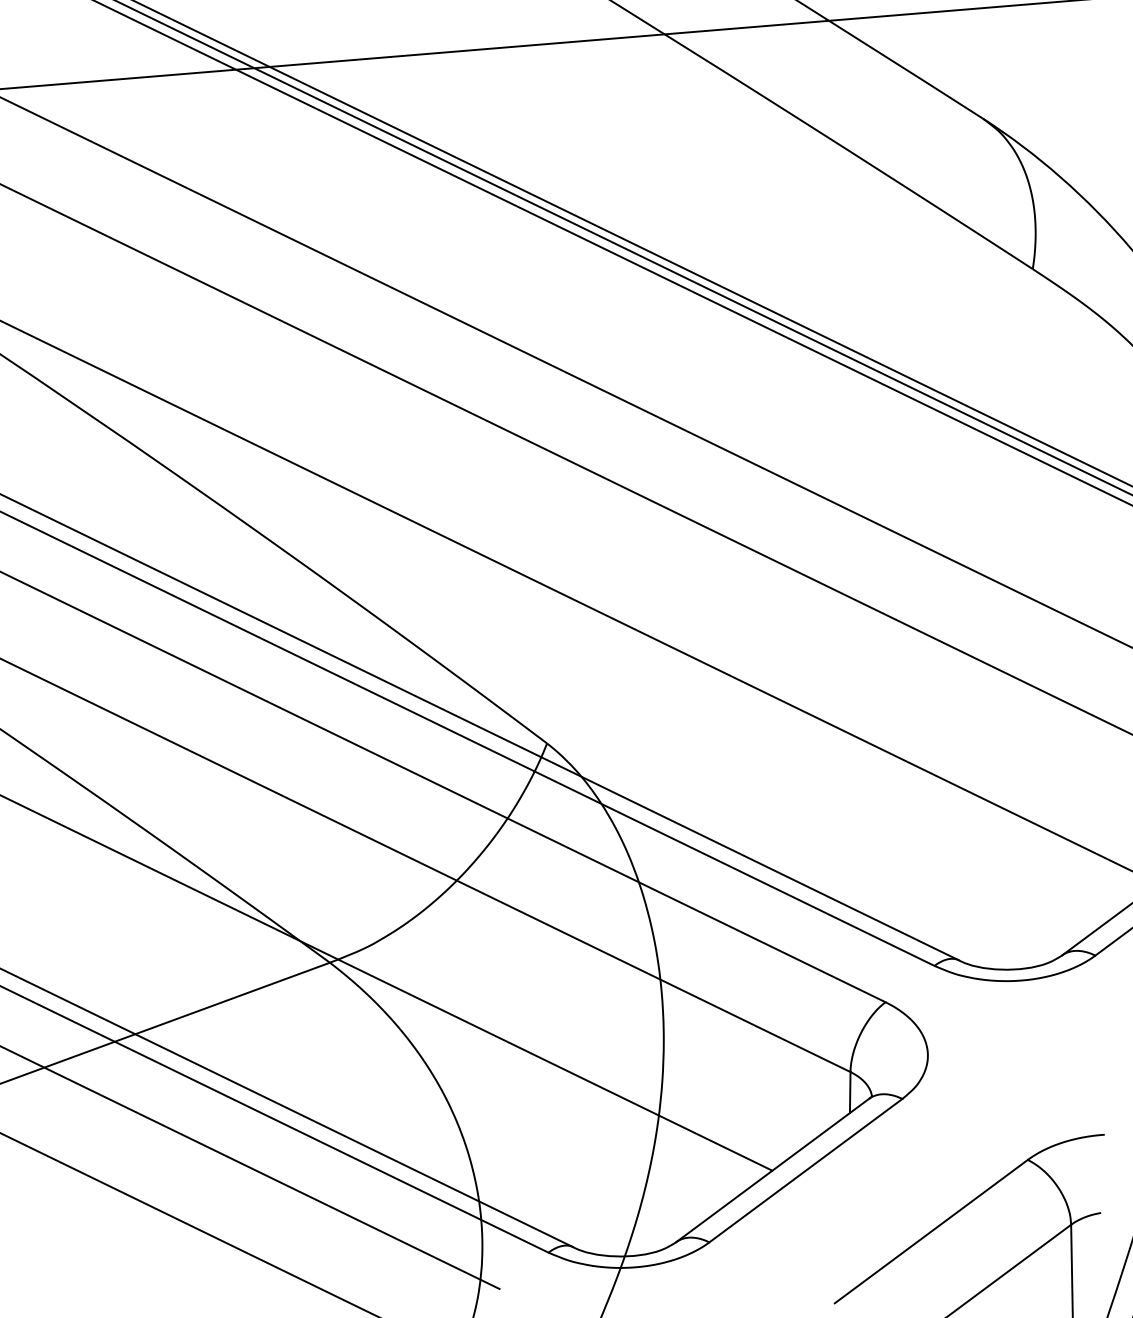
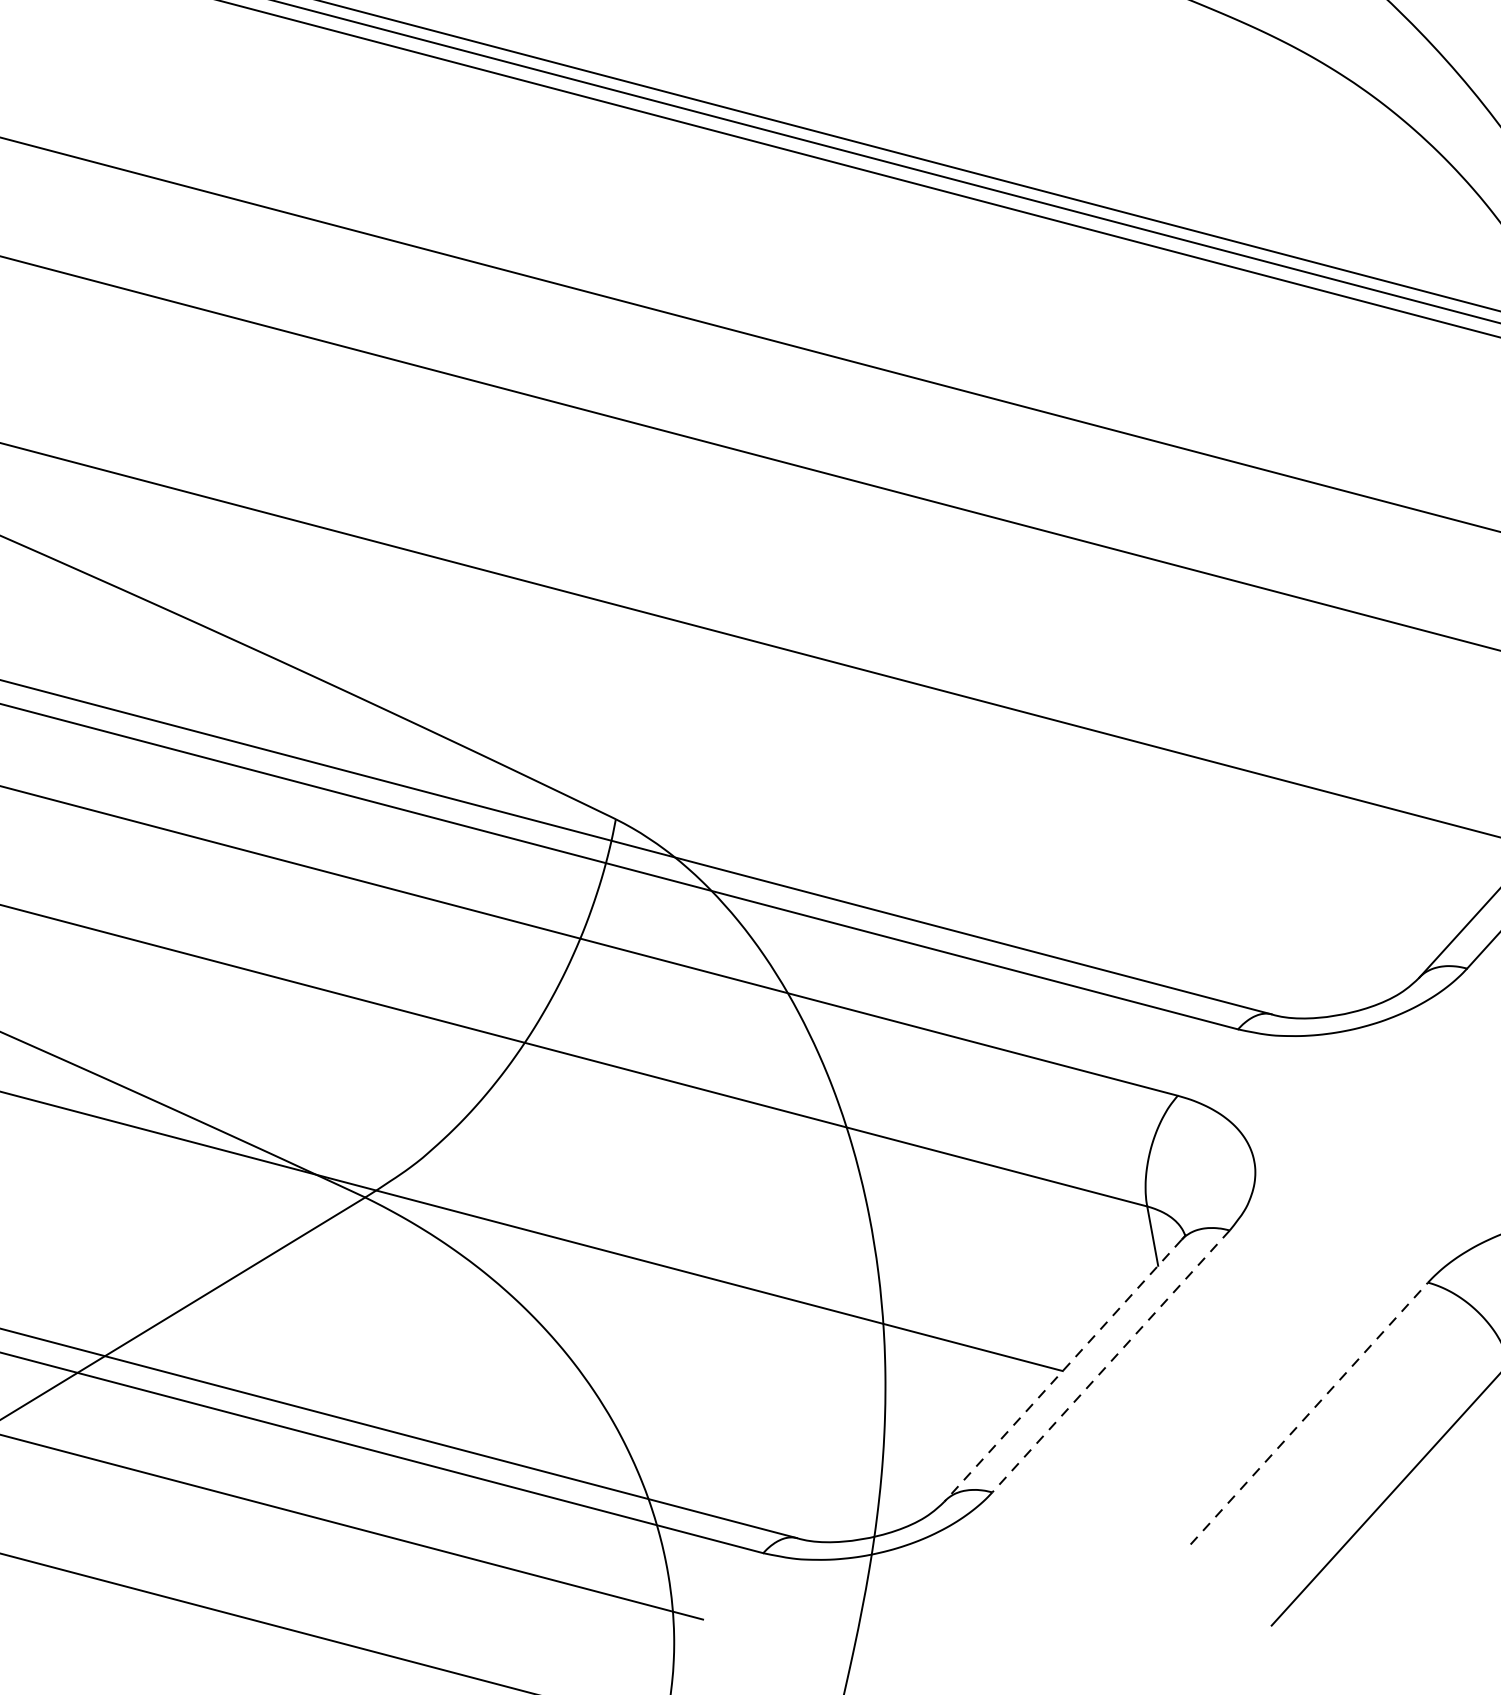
line: (772, 1170) -> (1062, 1370), solid -> dashed
line: (805, 1170) -> (1110, 1361), solid -> dashed
line: (931, 1231) -> (1309, 1413), solid -> dashed

